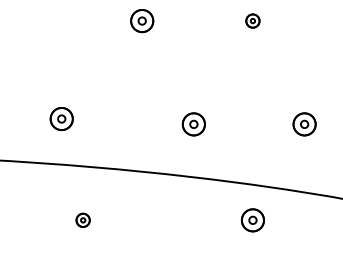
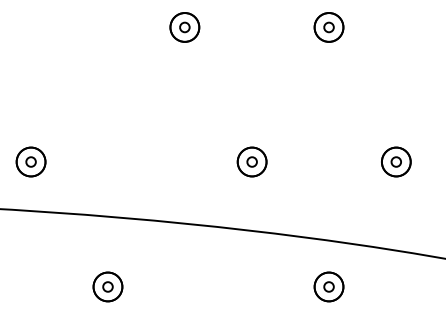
part: (252, 21) -> (328, 27), size x1.67
part: (61, 118) -> (30, 161), moved
part: (82, 220) -> (107, 286), size x1.67

